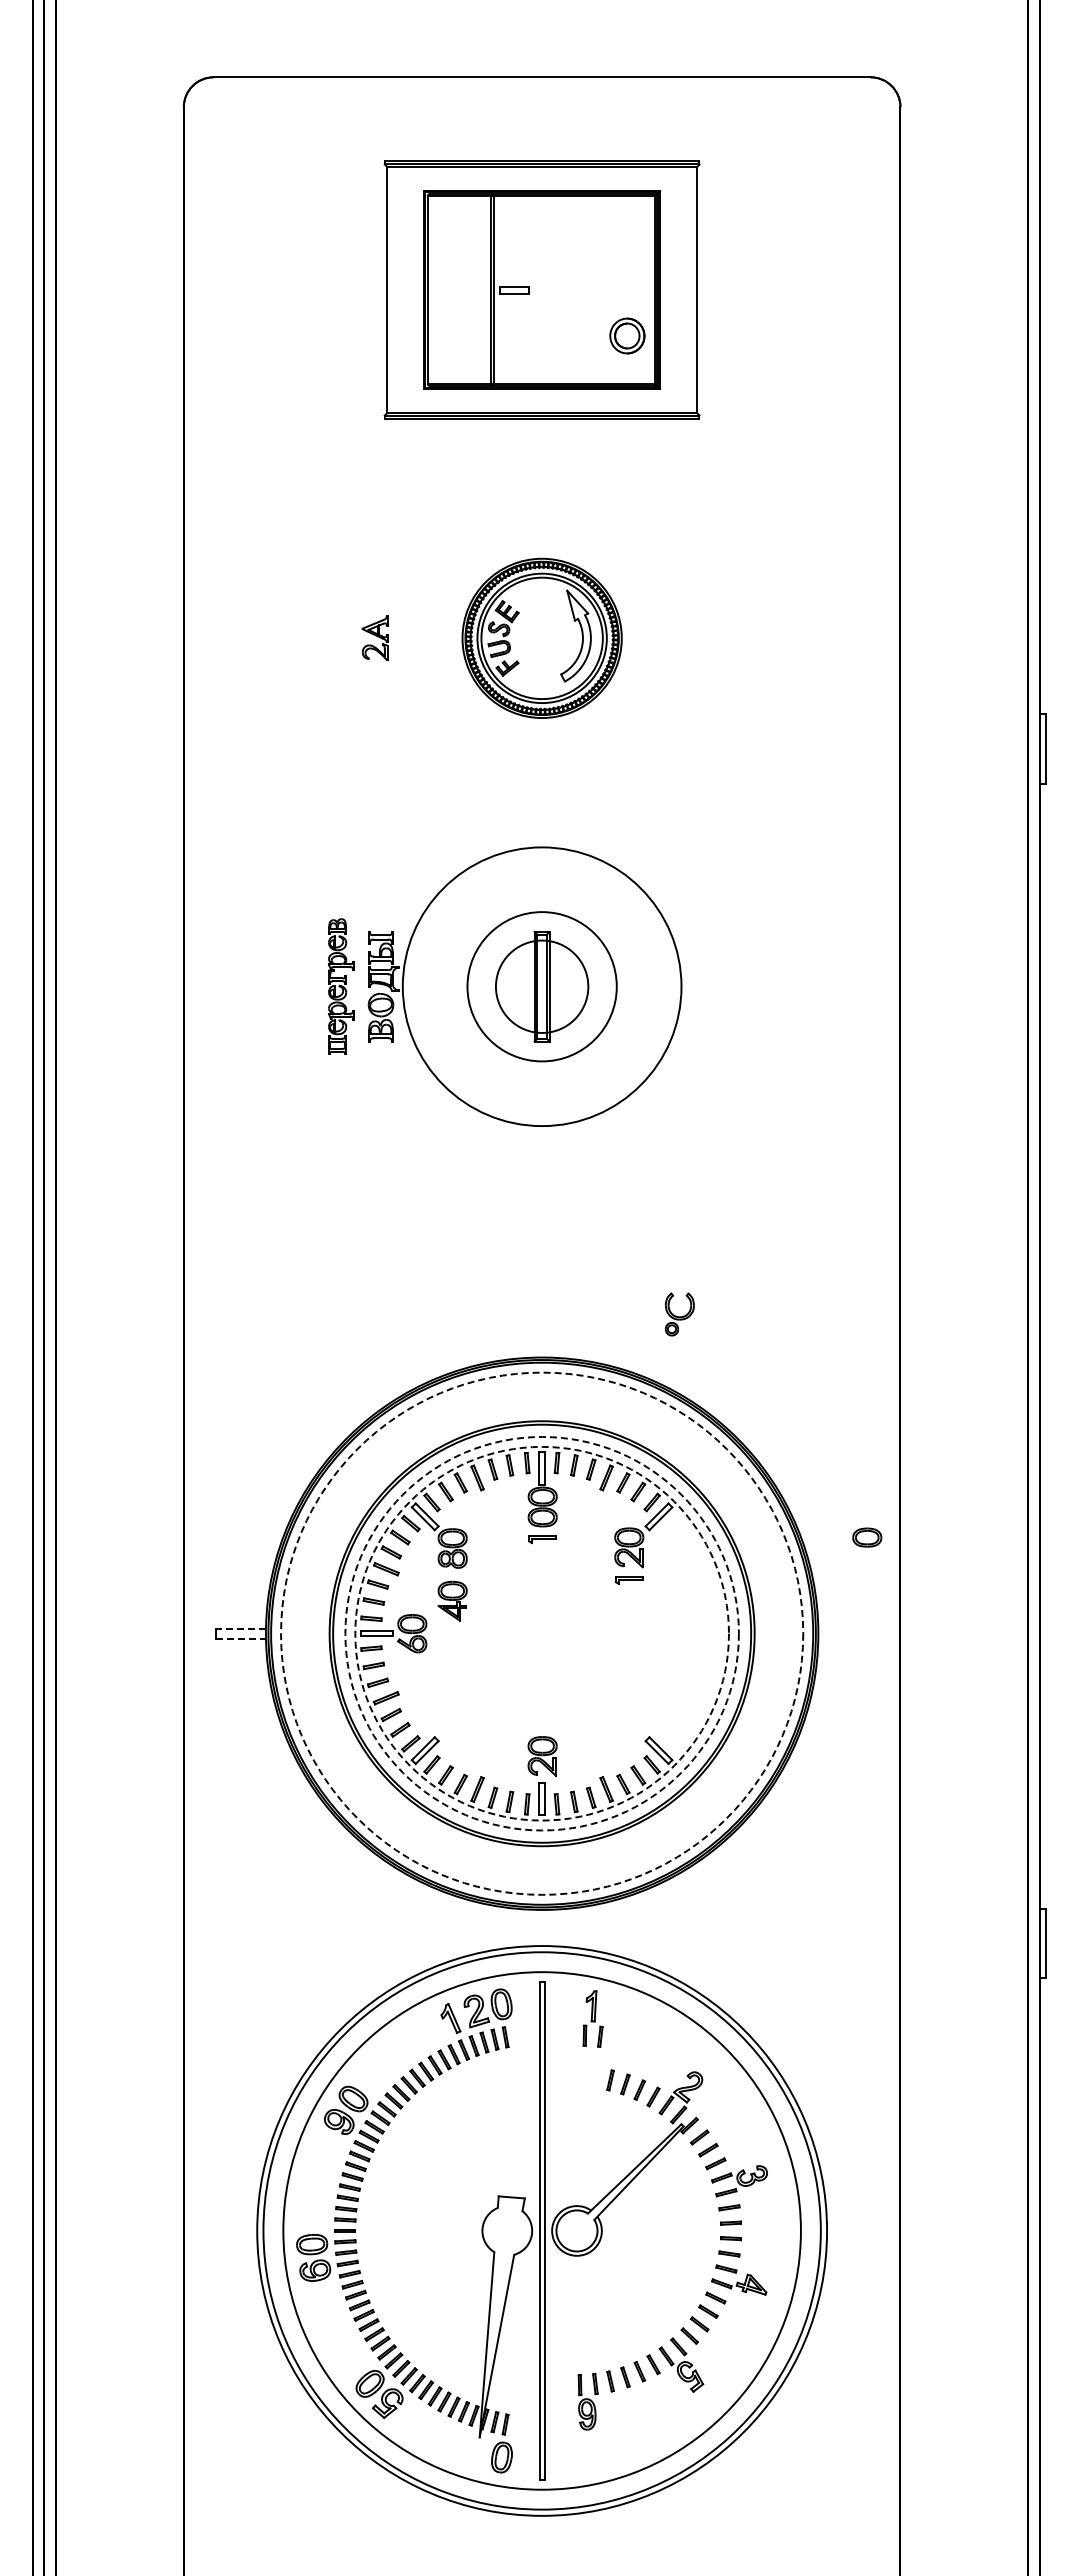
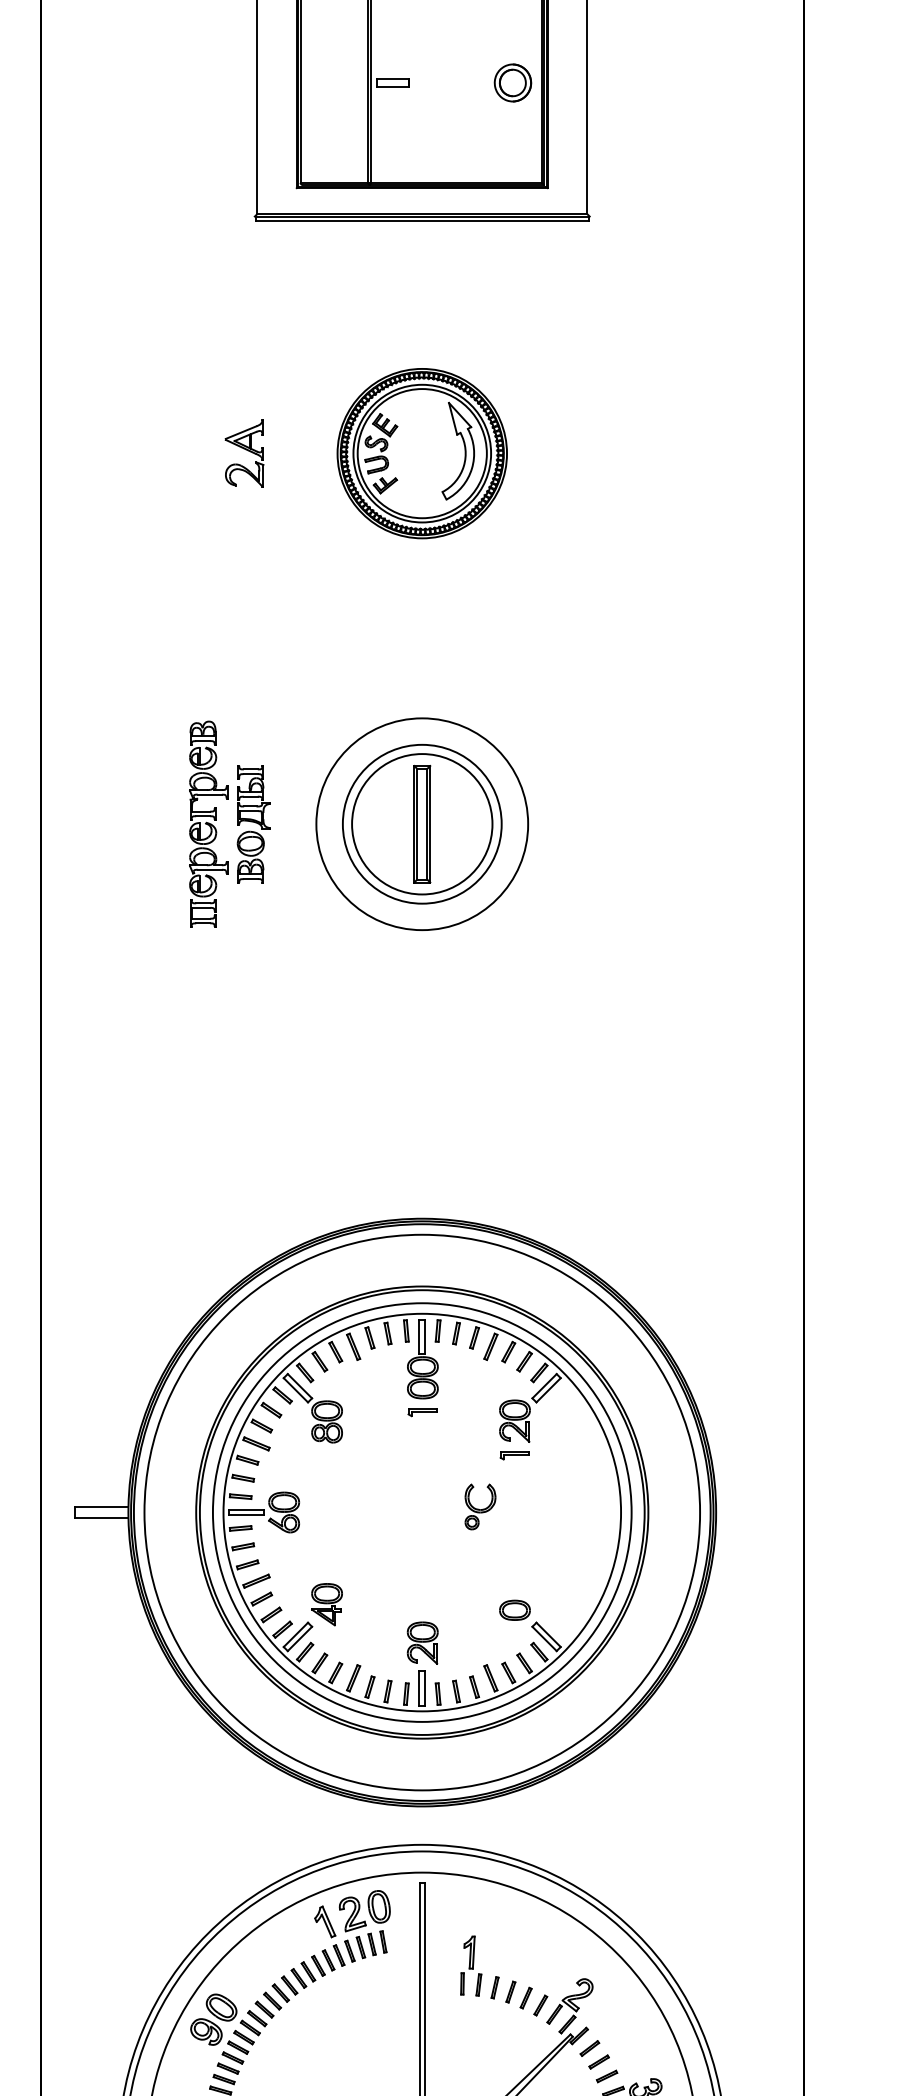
part: (627, 335) -> (513, 82), moved
part: (374, 637) -> (243, 452), size x1.43
part: (340, 986) -> (207, 823), size x1.43
circle: (541, 986) -> (421, 823), size x0.71
circle: (542, 986) -> (422, 823), size x1.43
part: (679, 1314) -> (480, 1507), moved
part: (867, 1537) -> (515, 1610), moved
part: (452, 1600) -> (326, 1603), moved
line: (241, 1628) -> (102, 1507), dashed -> solid
circle: (541, 1633) -> (421, 1512), dashed -> solid
circle: (541, 1633) -> (421, 1512), dashed -> solid
circle: (542, 1633) -> (422, 1512), dashed -> solid
line: (241, 1638) -> (102, 1517), dashed -> solid
part: (592, 2018) -> (470, 1965), moved

